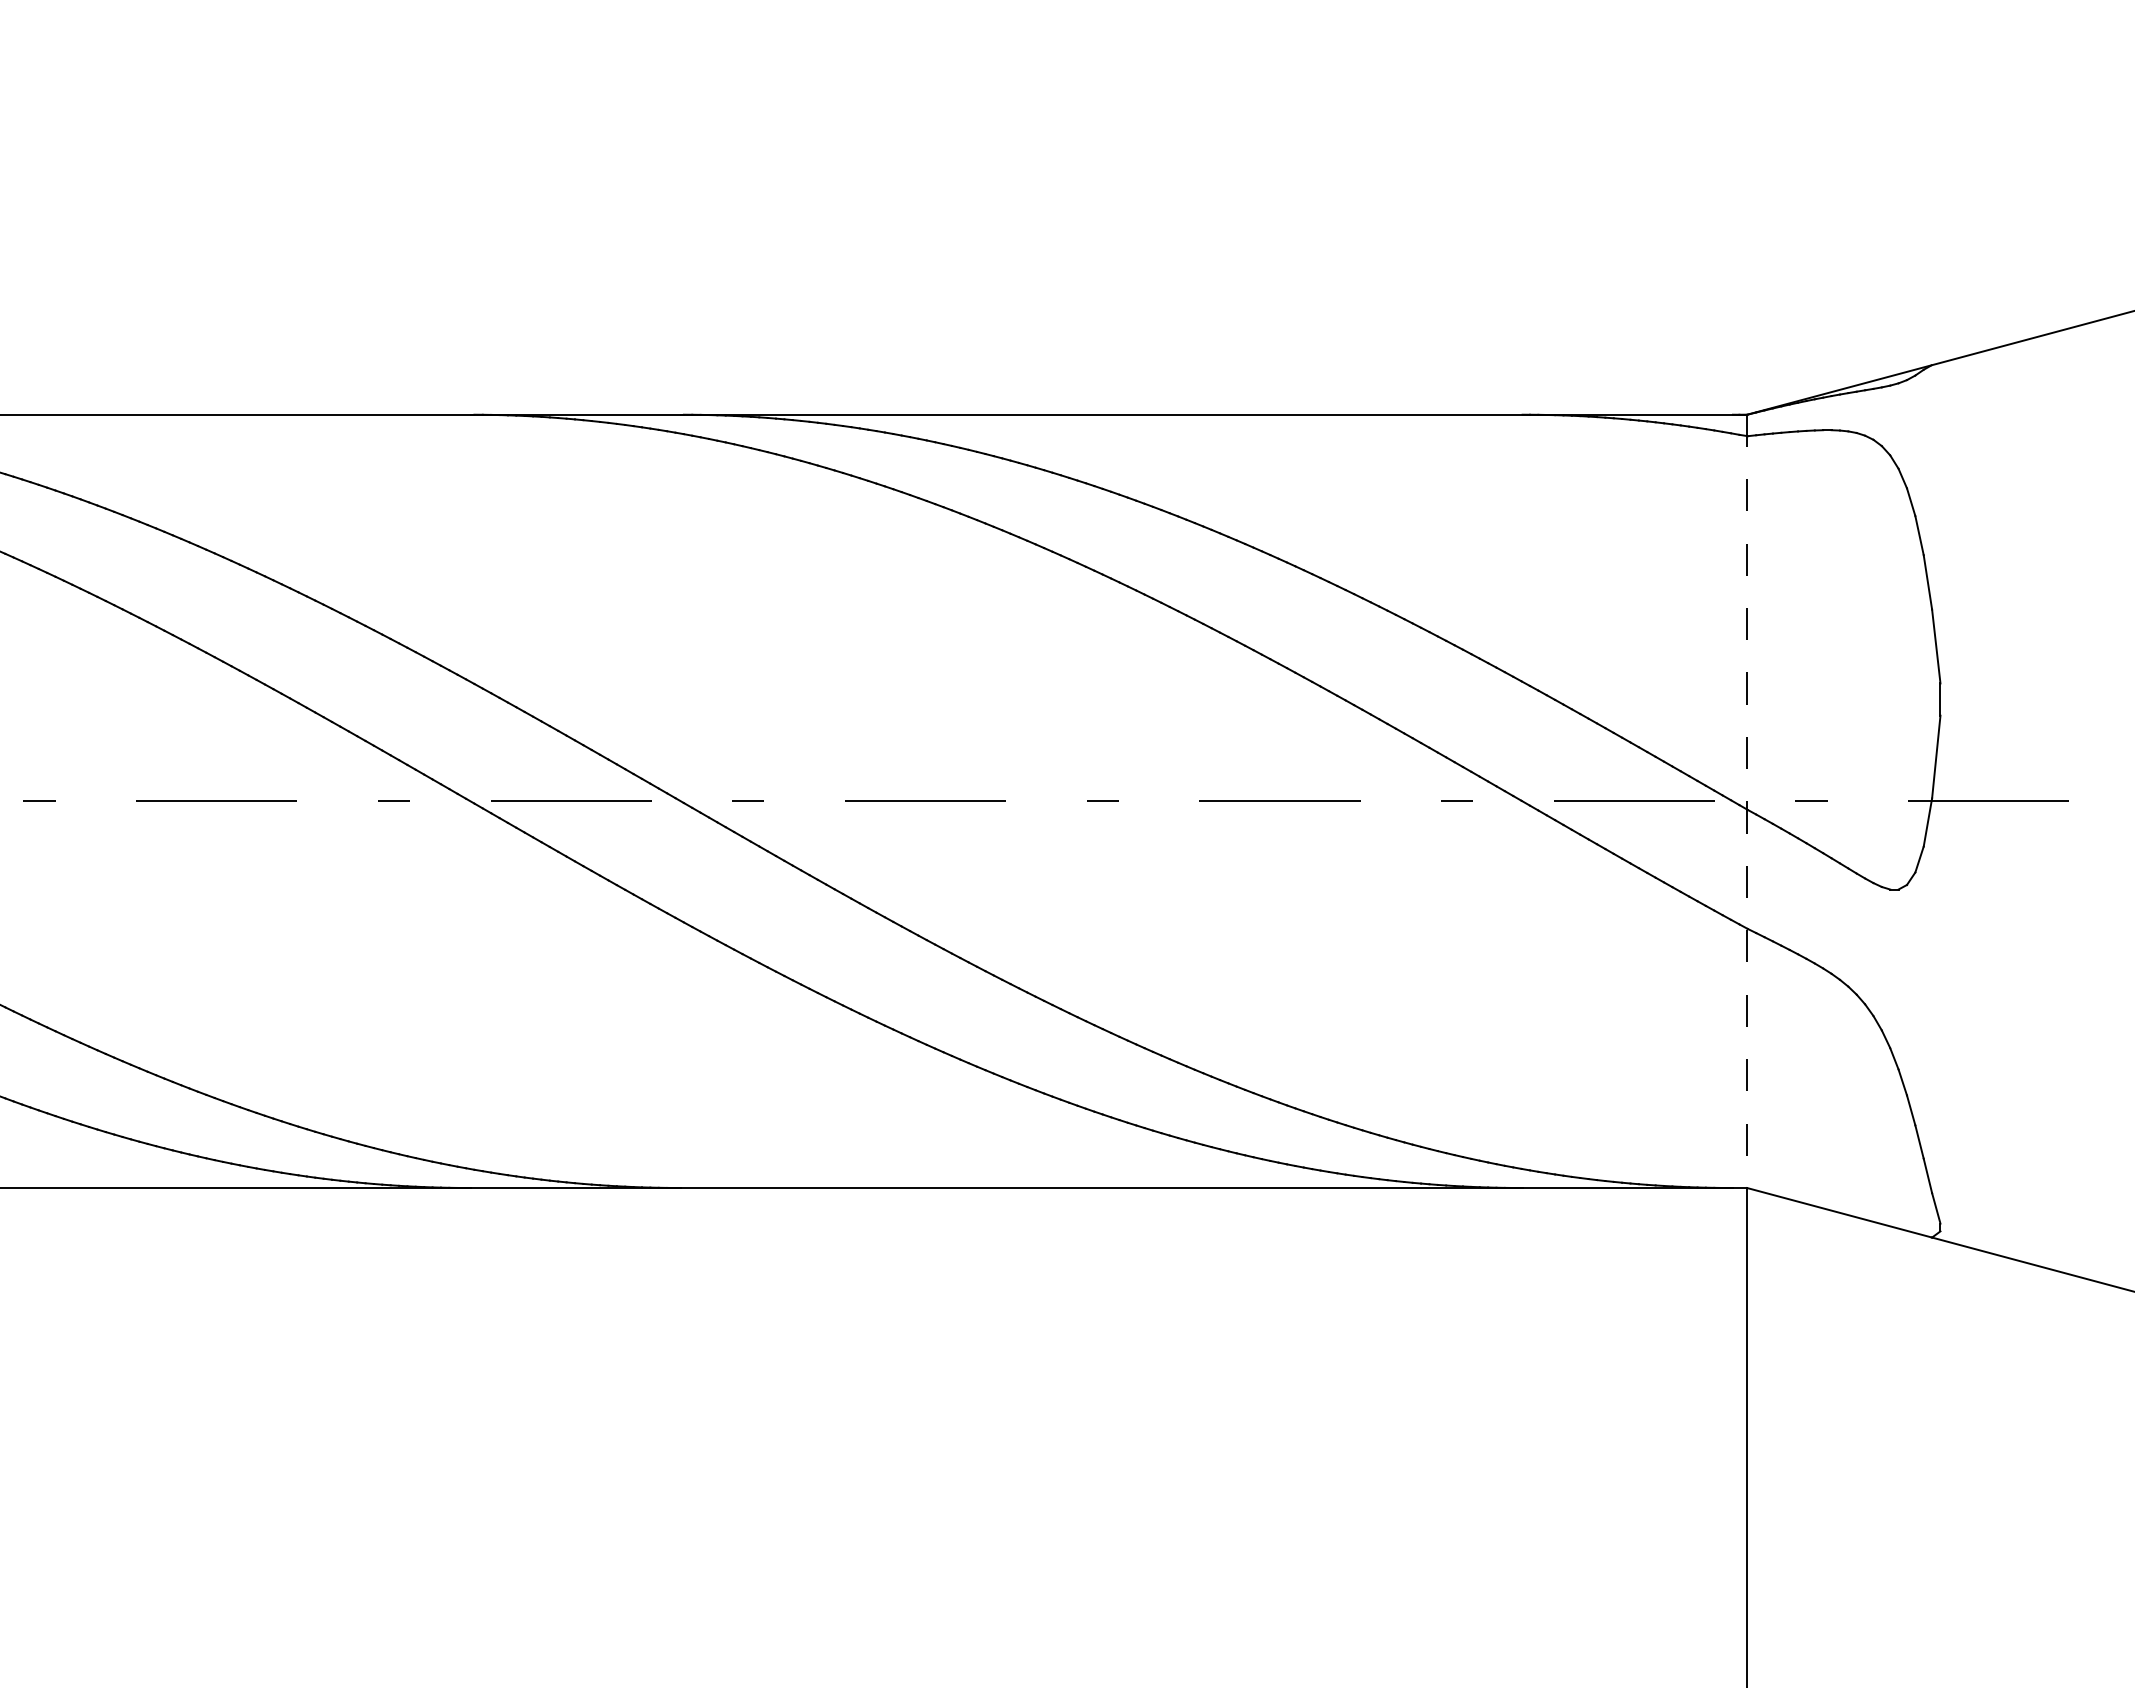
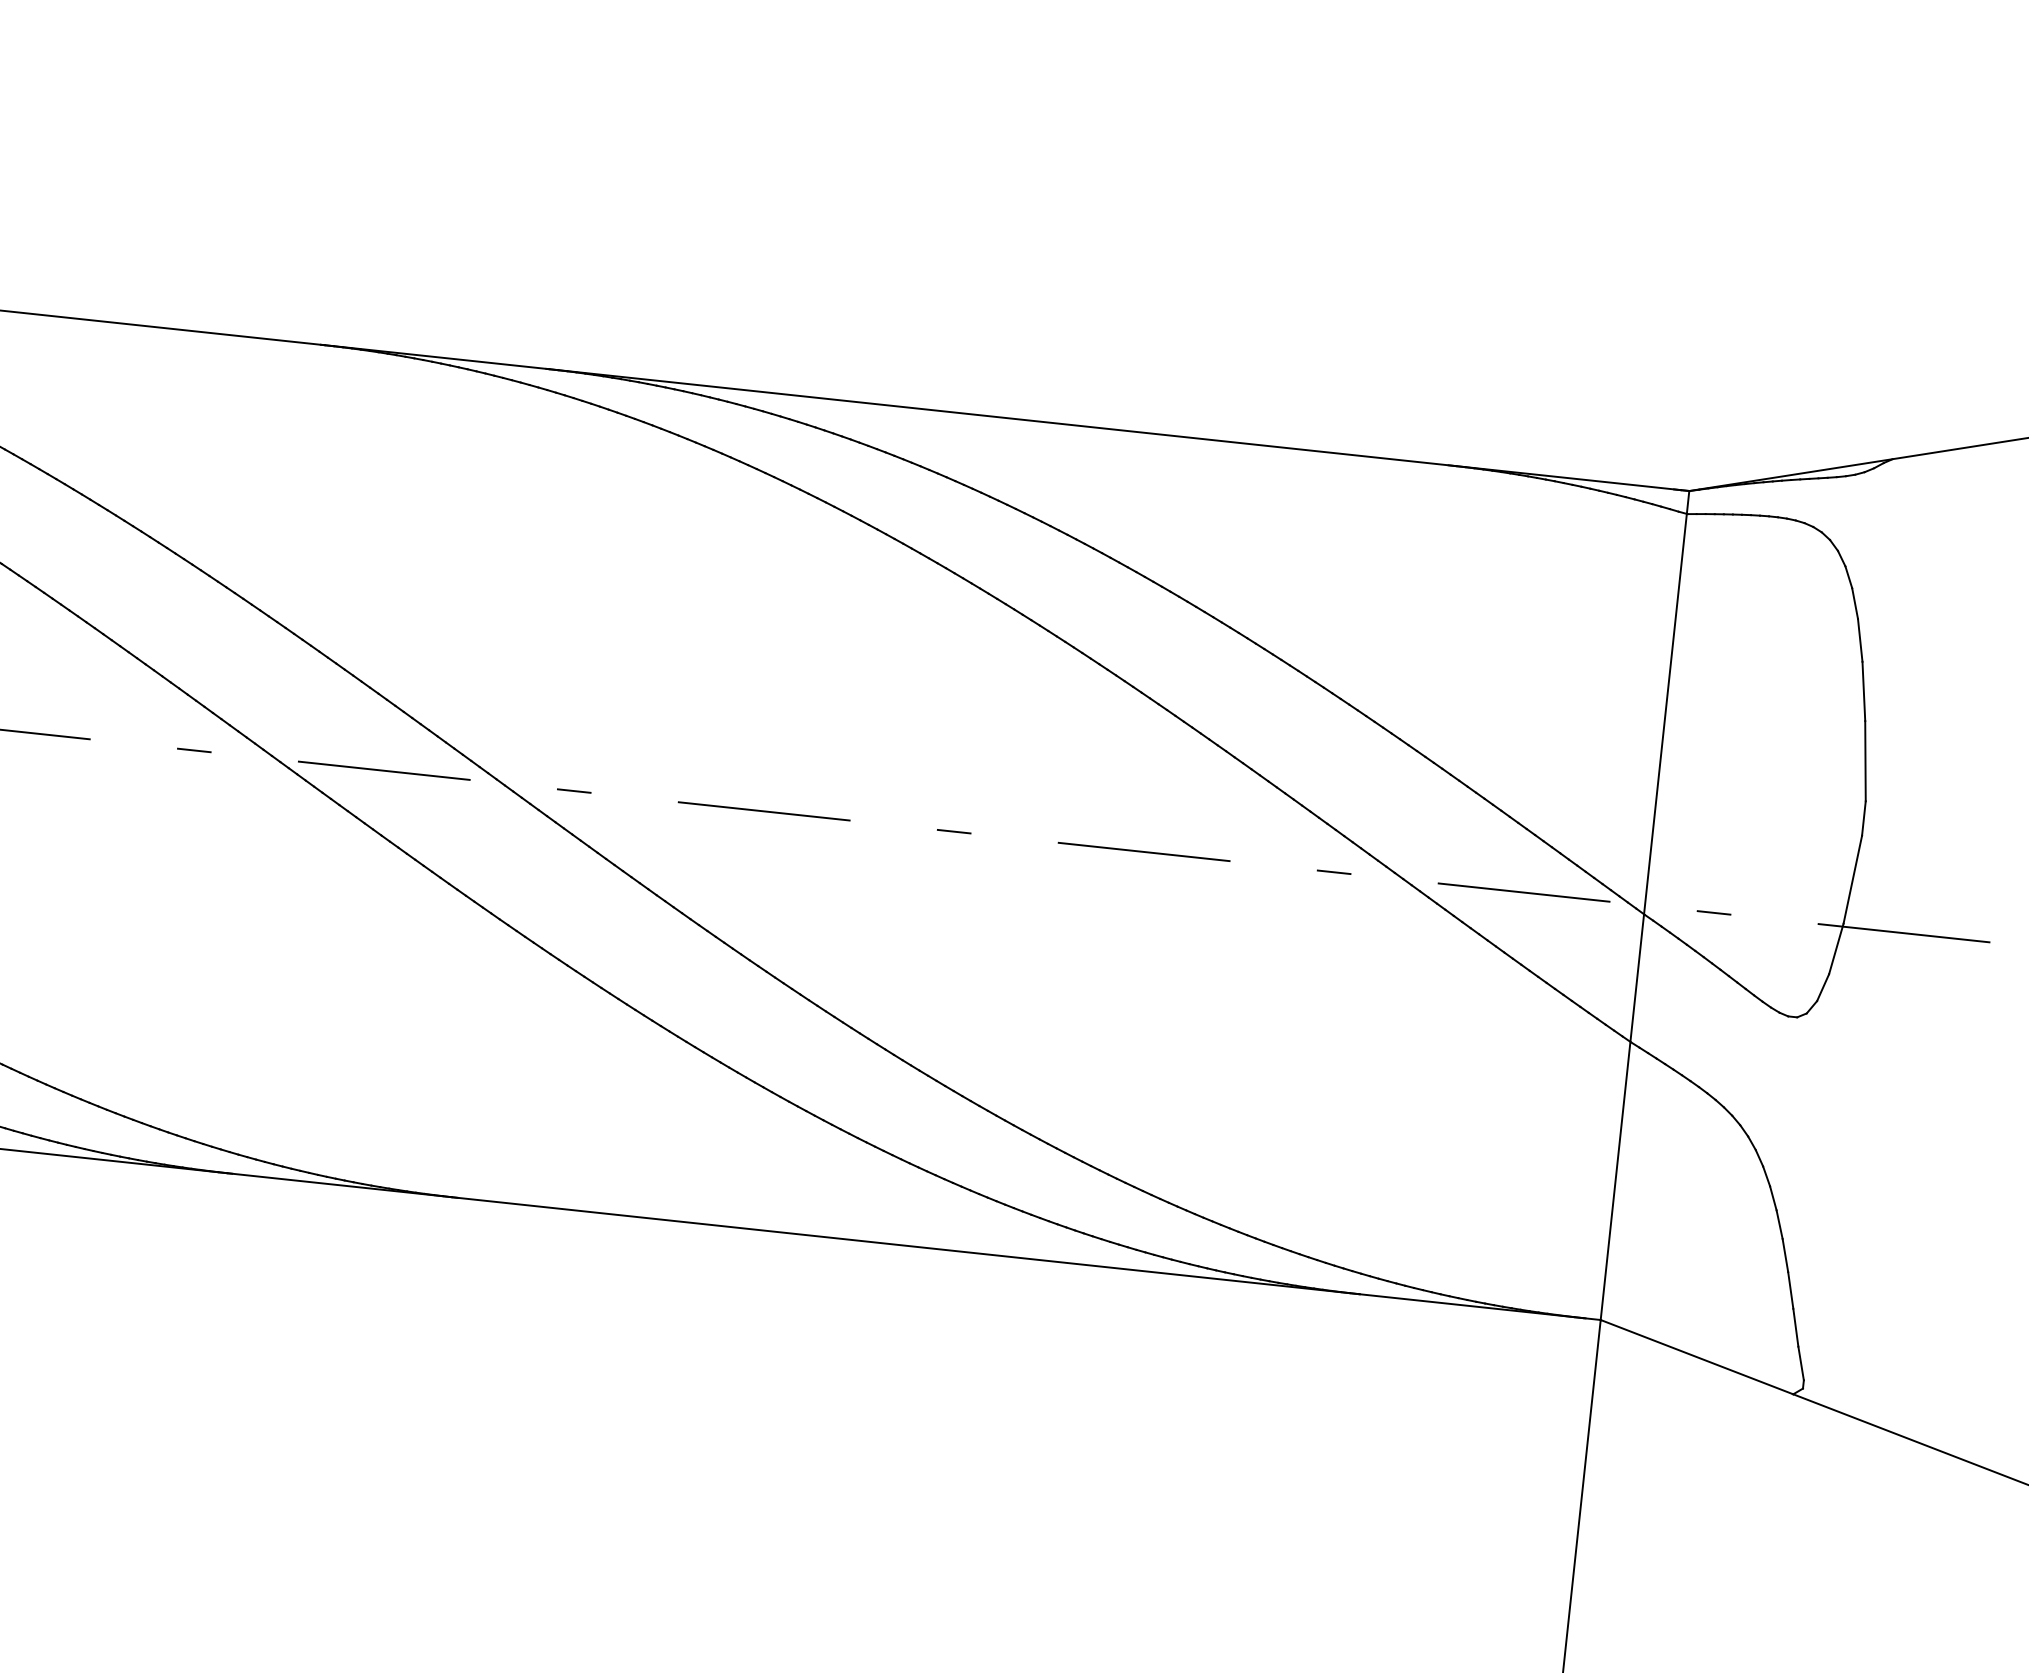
line: (1747, 801) -> (1645, 905), dashed -> solid

